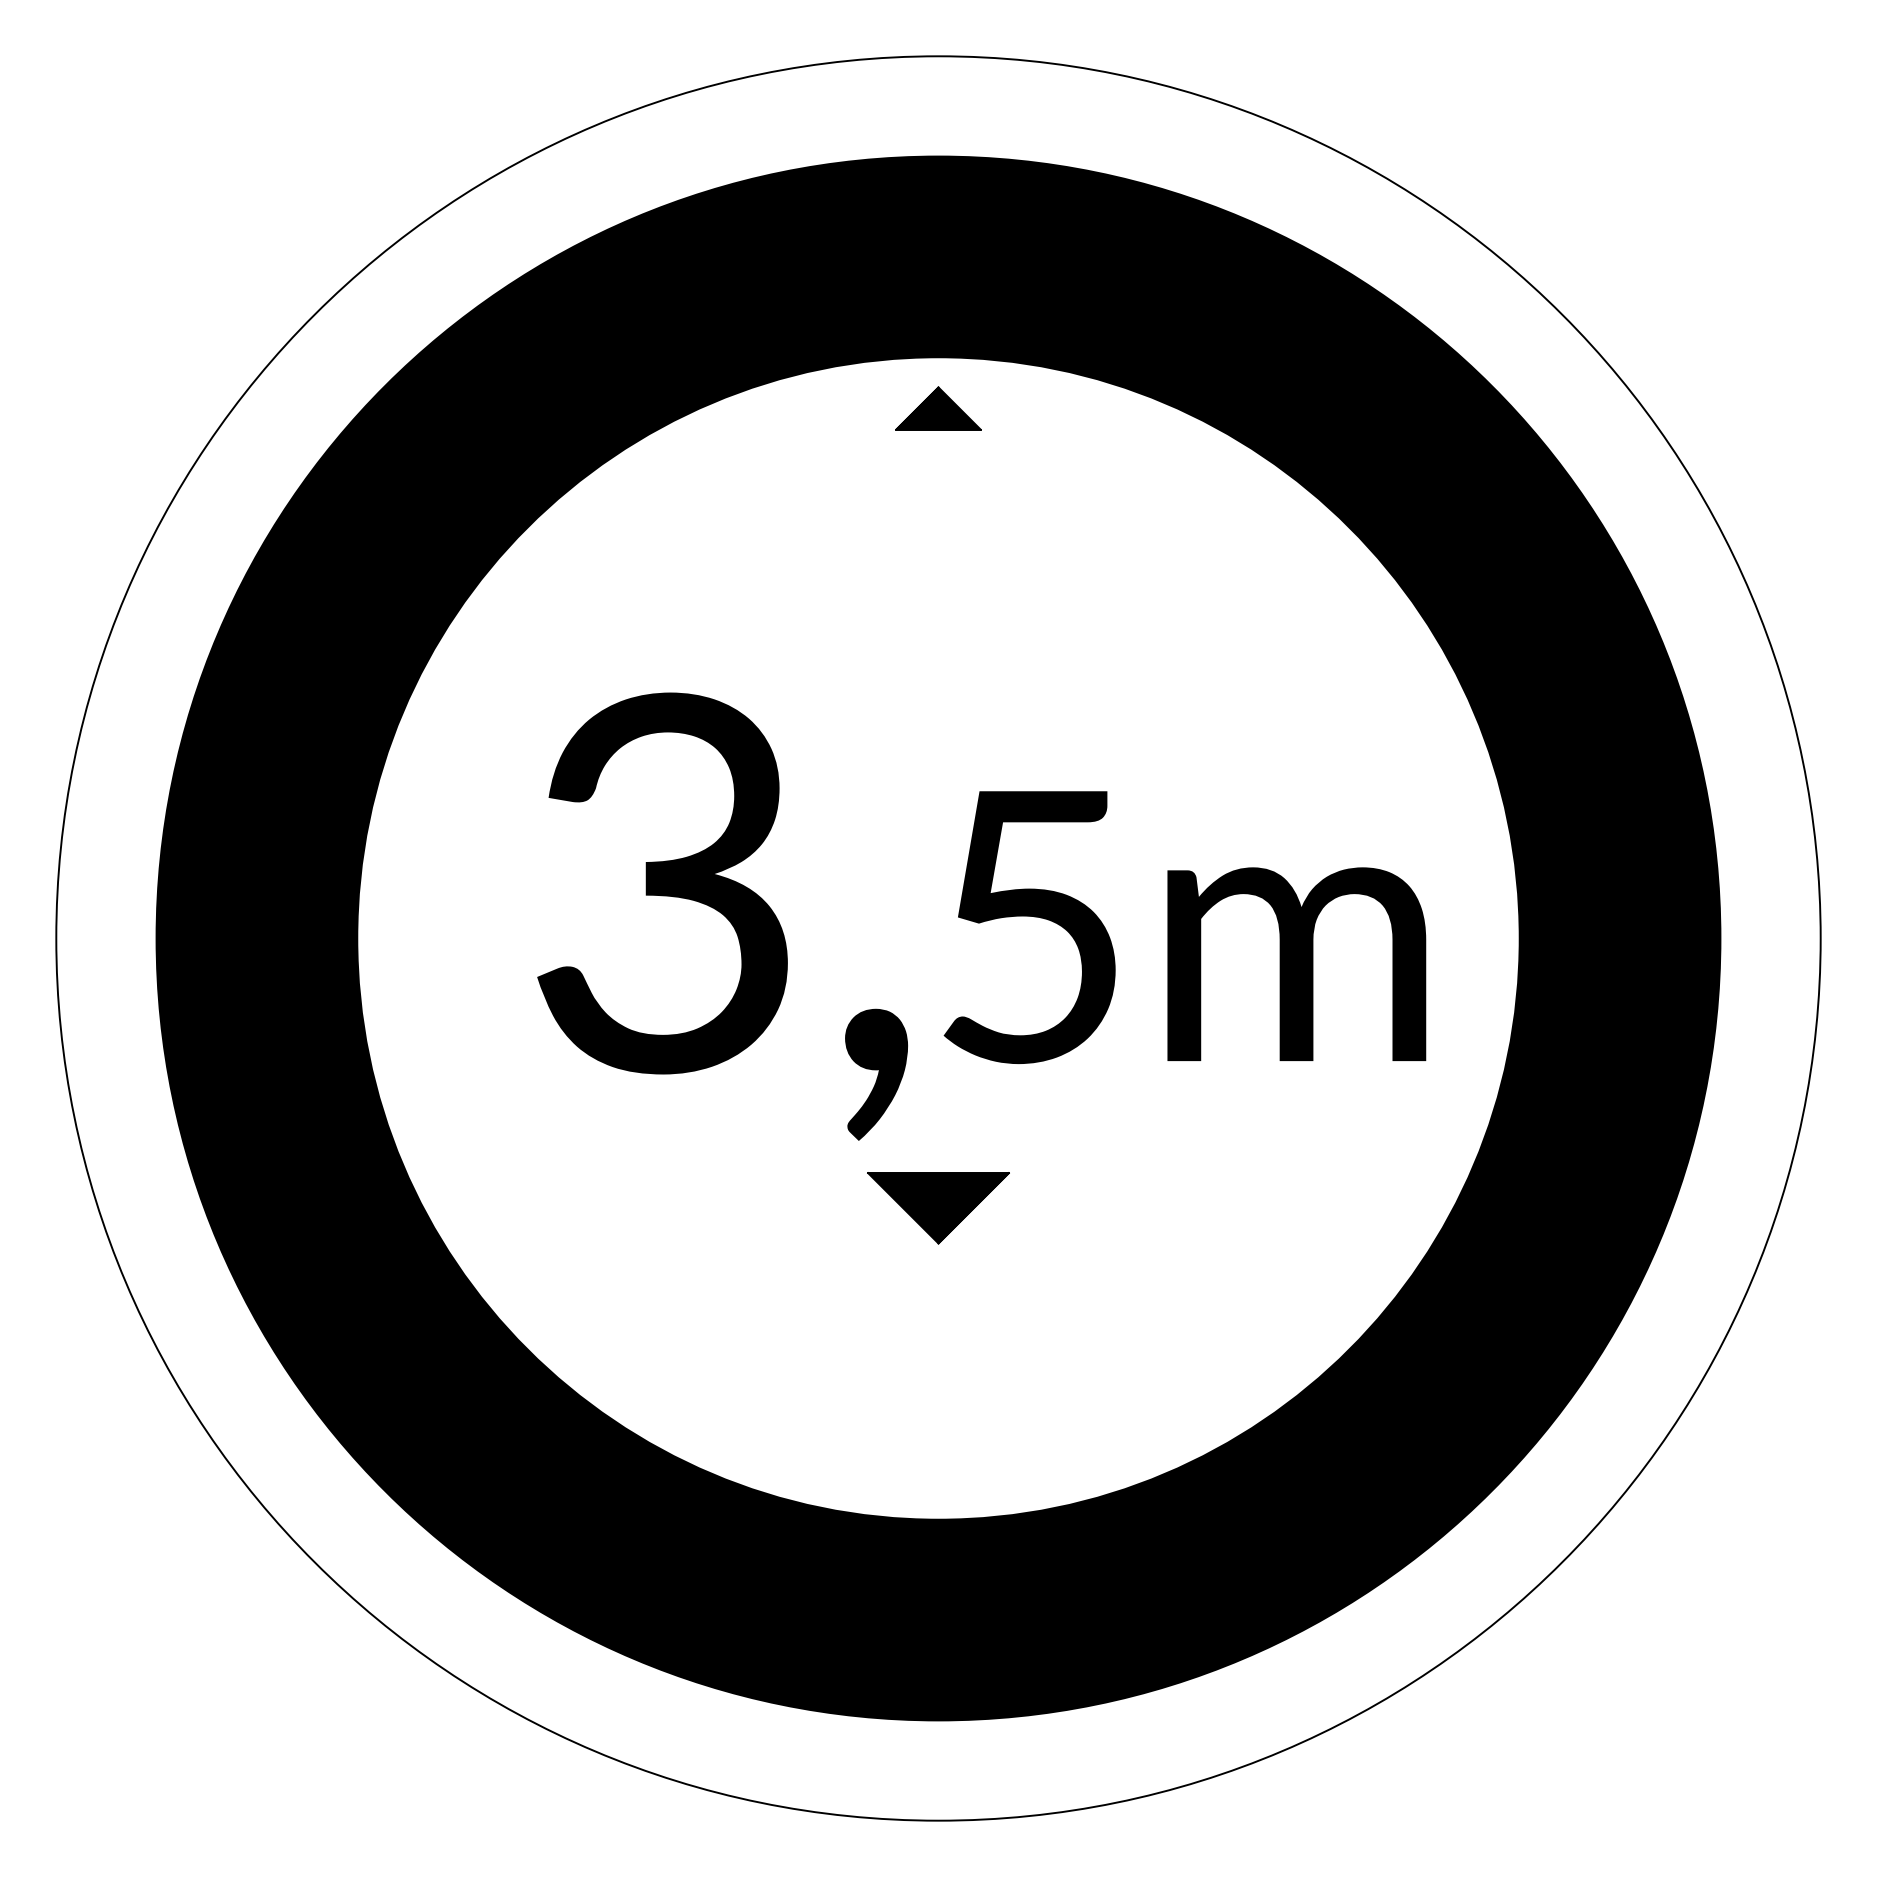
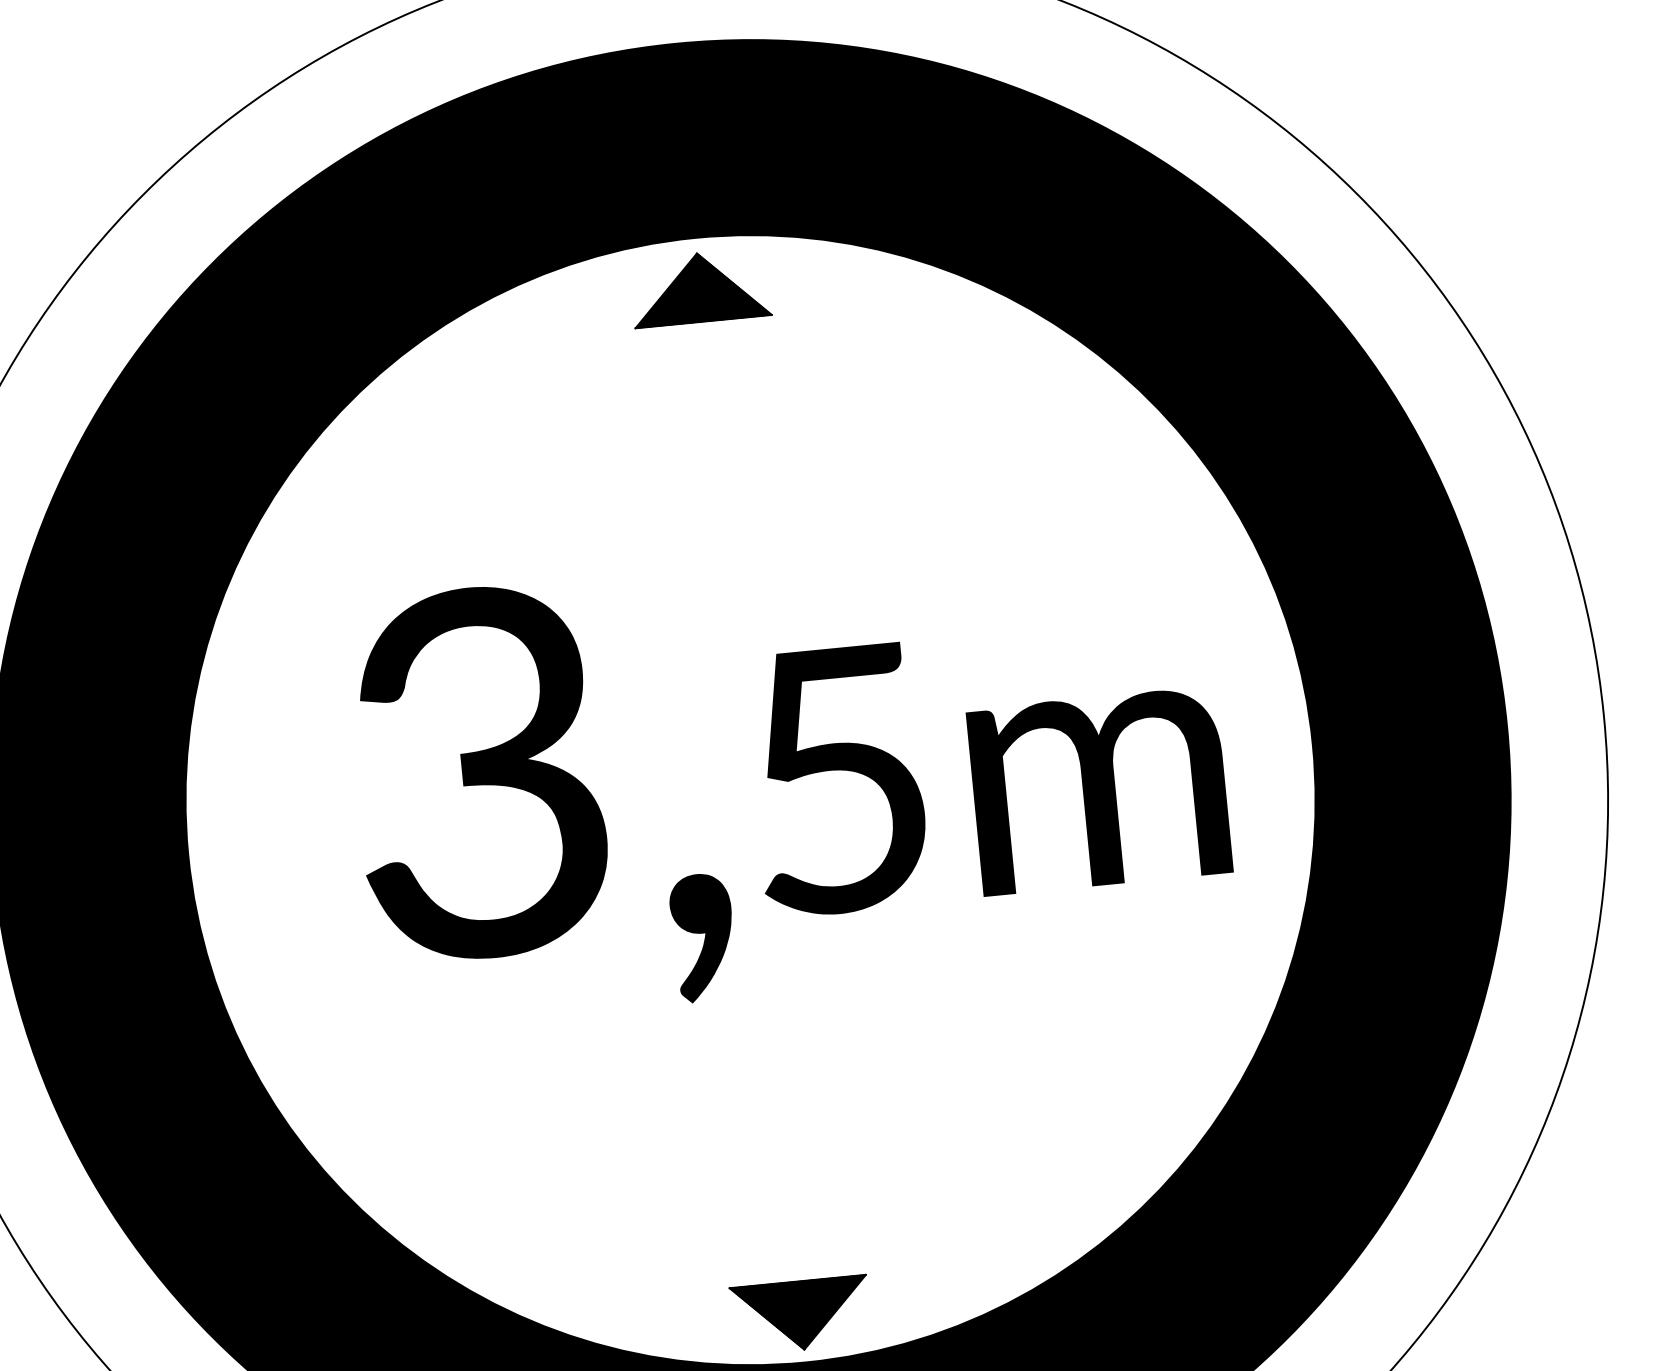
part: (938, 408) -> (700, 287), size x1.67
part: (938, 1208) -> (801, 1315), moved

